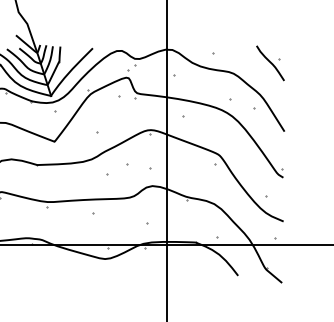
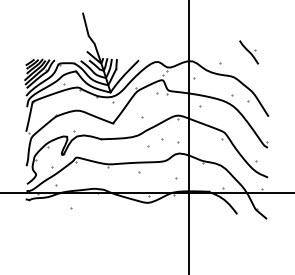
part: (269, 63) -> (248, 52), moved

